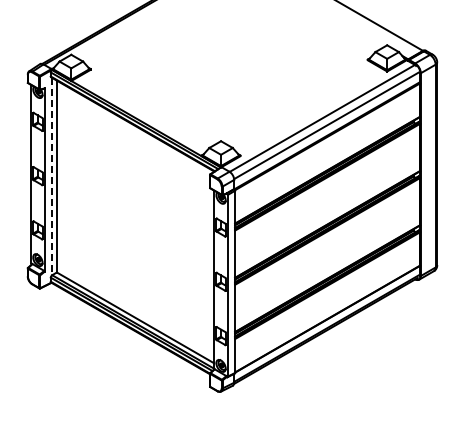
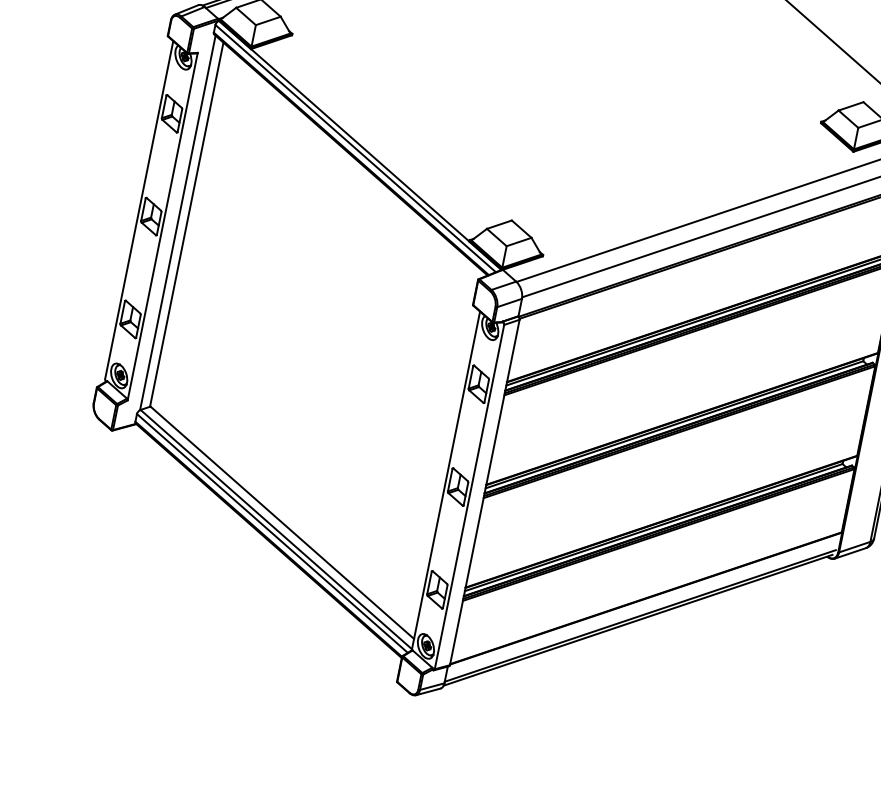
line: (51, 176) -> (176, 222), dashed -> solid

